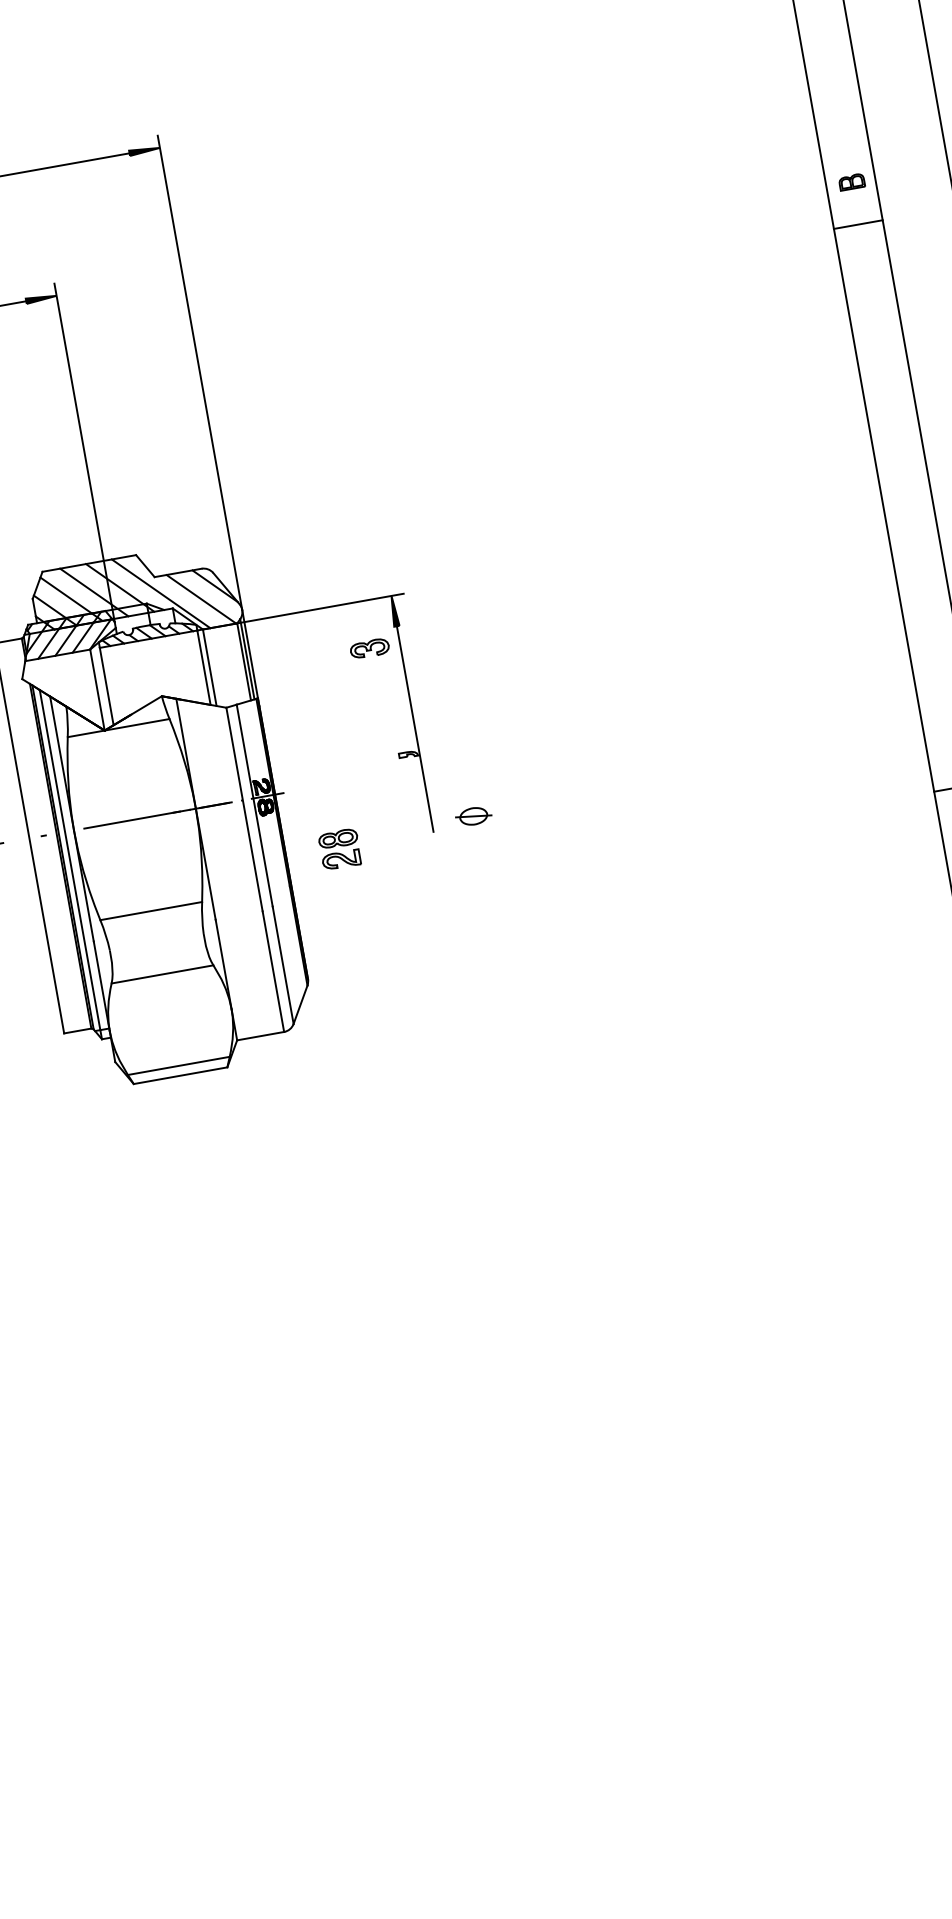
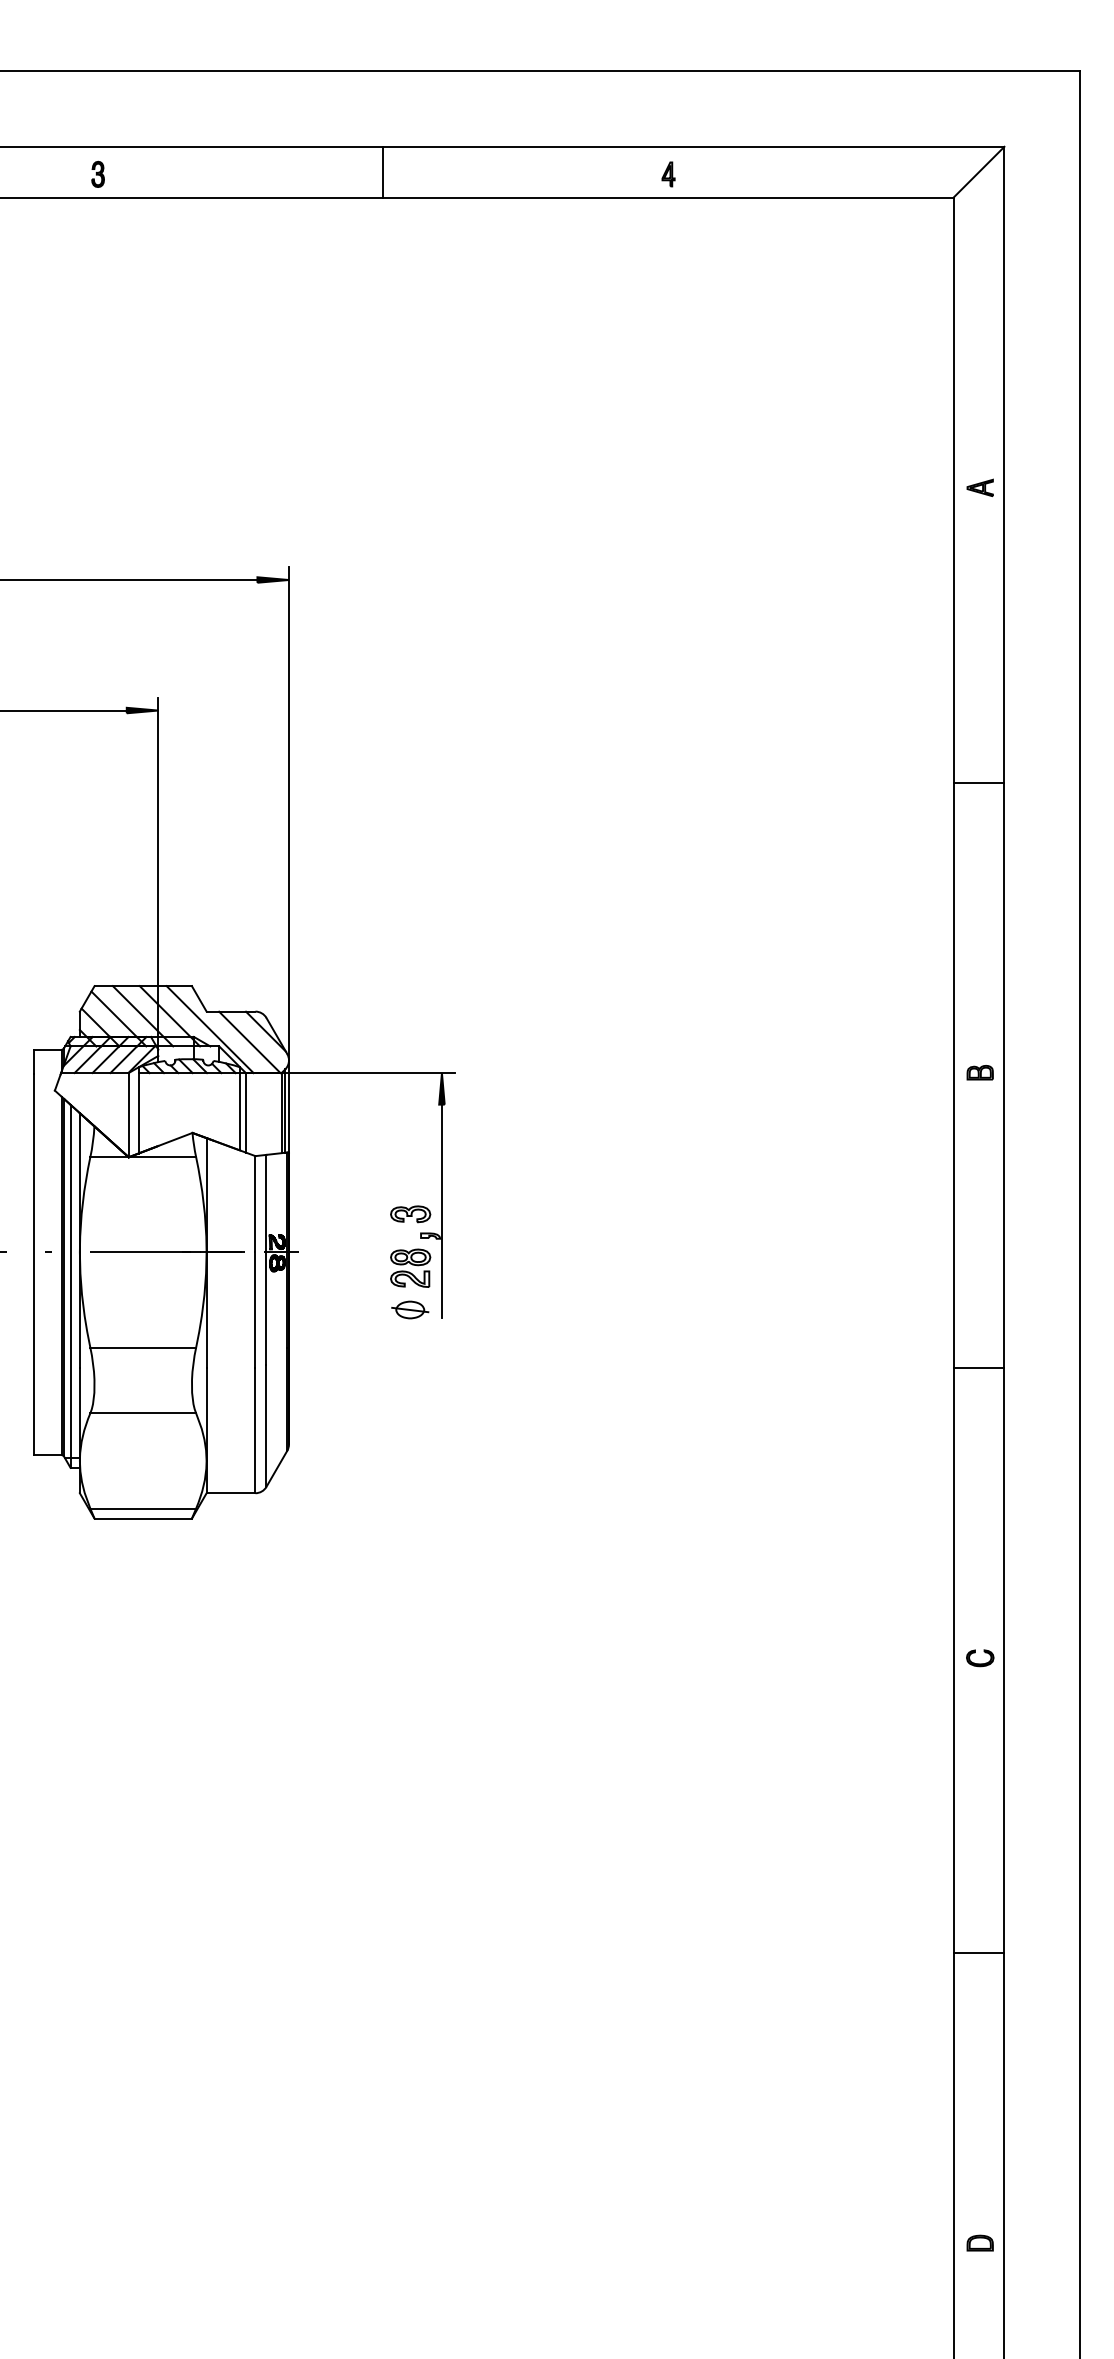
part: (851, 182) -> (979, 1072), moved
part: (369, 648) -> (410, 1214), moved
part: (473, 815) -> (410, 1309), moved
part: (339, 848) -> (410, 1267), moved

